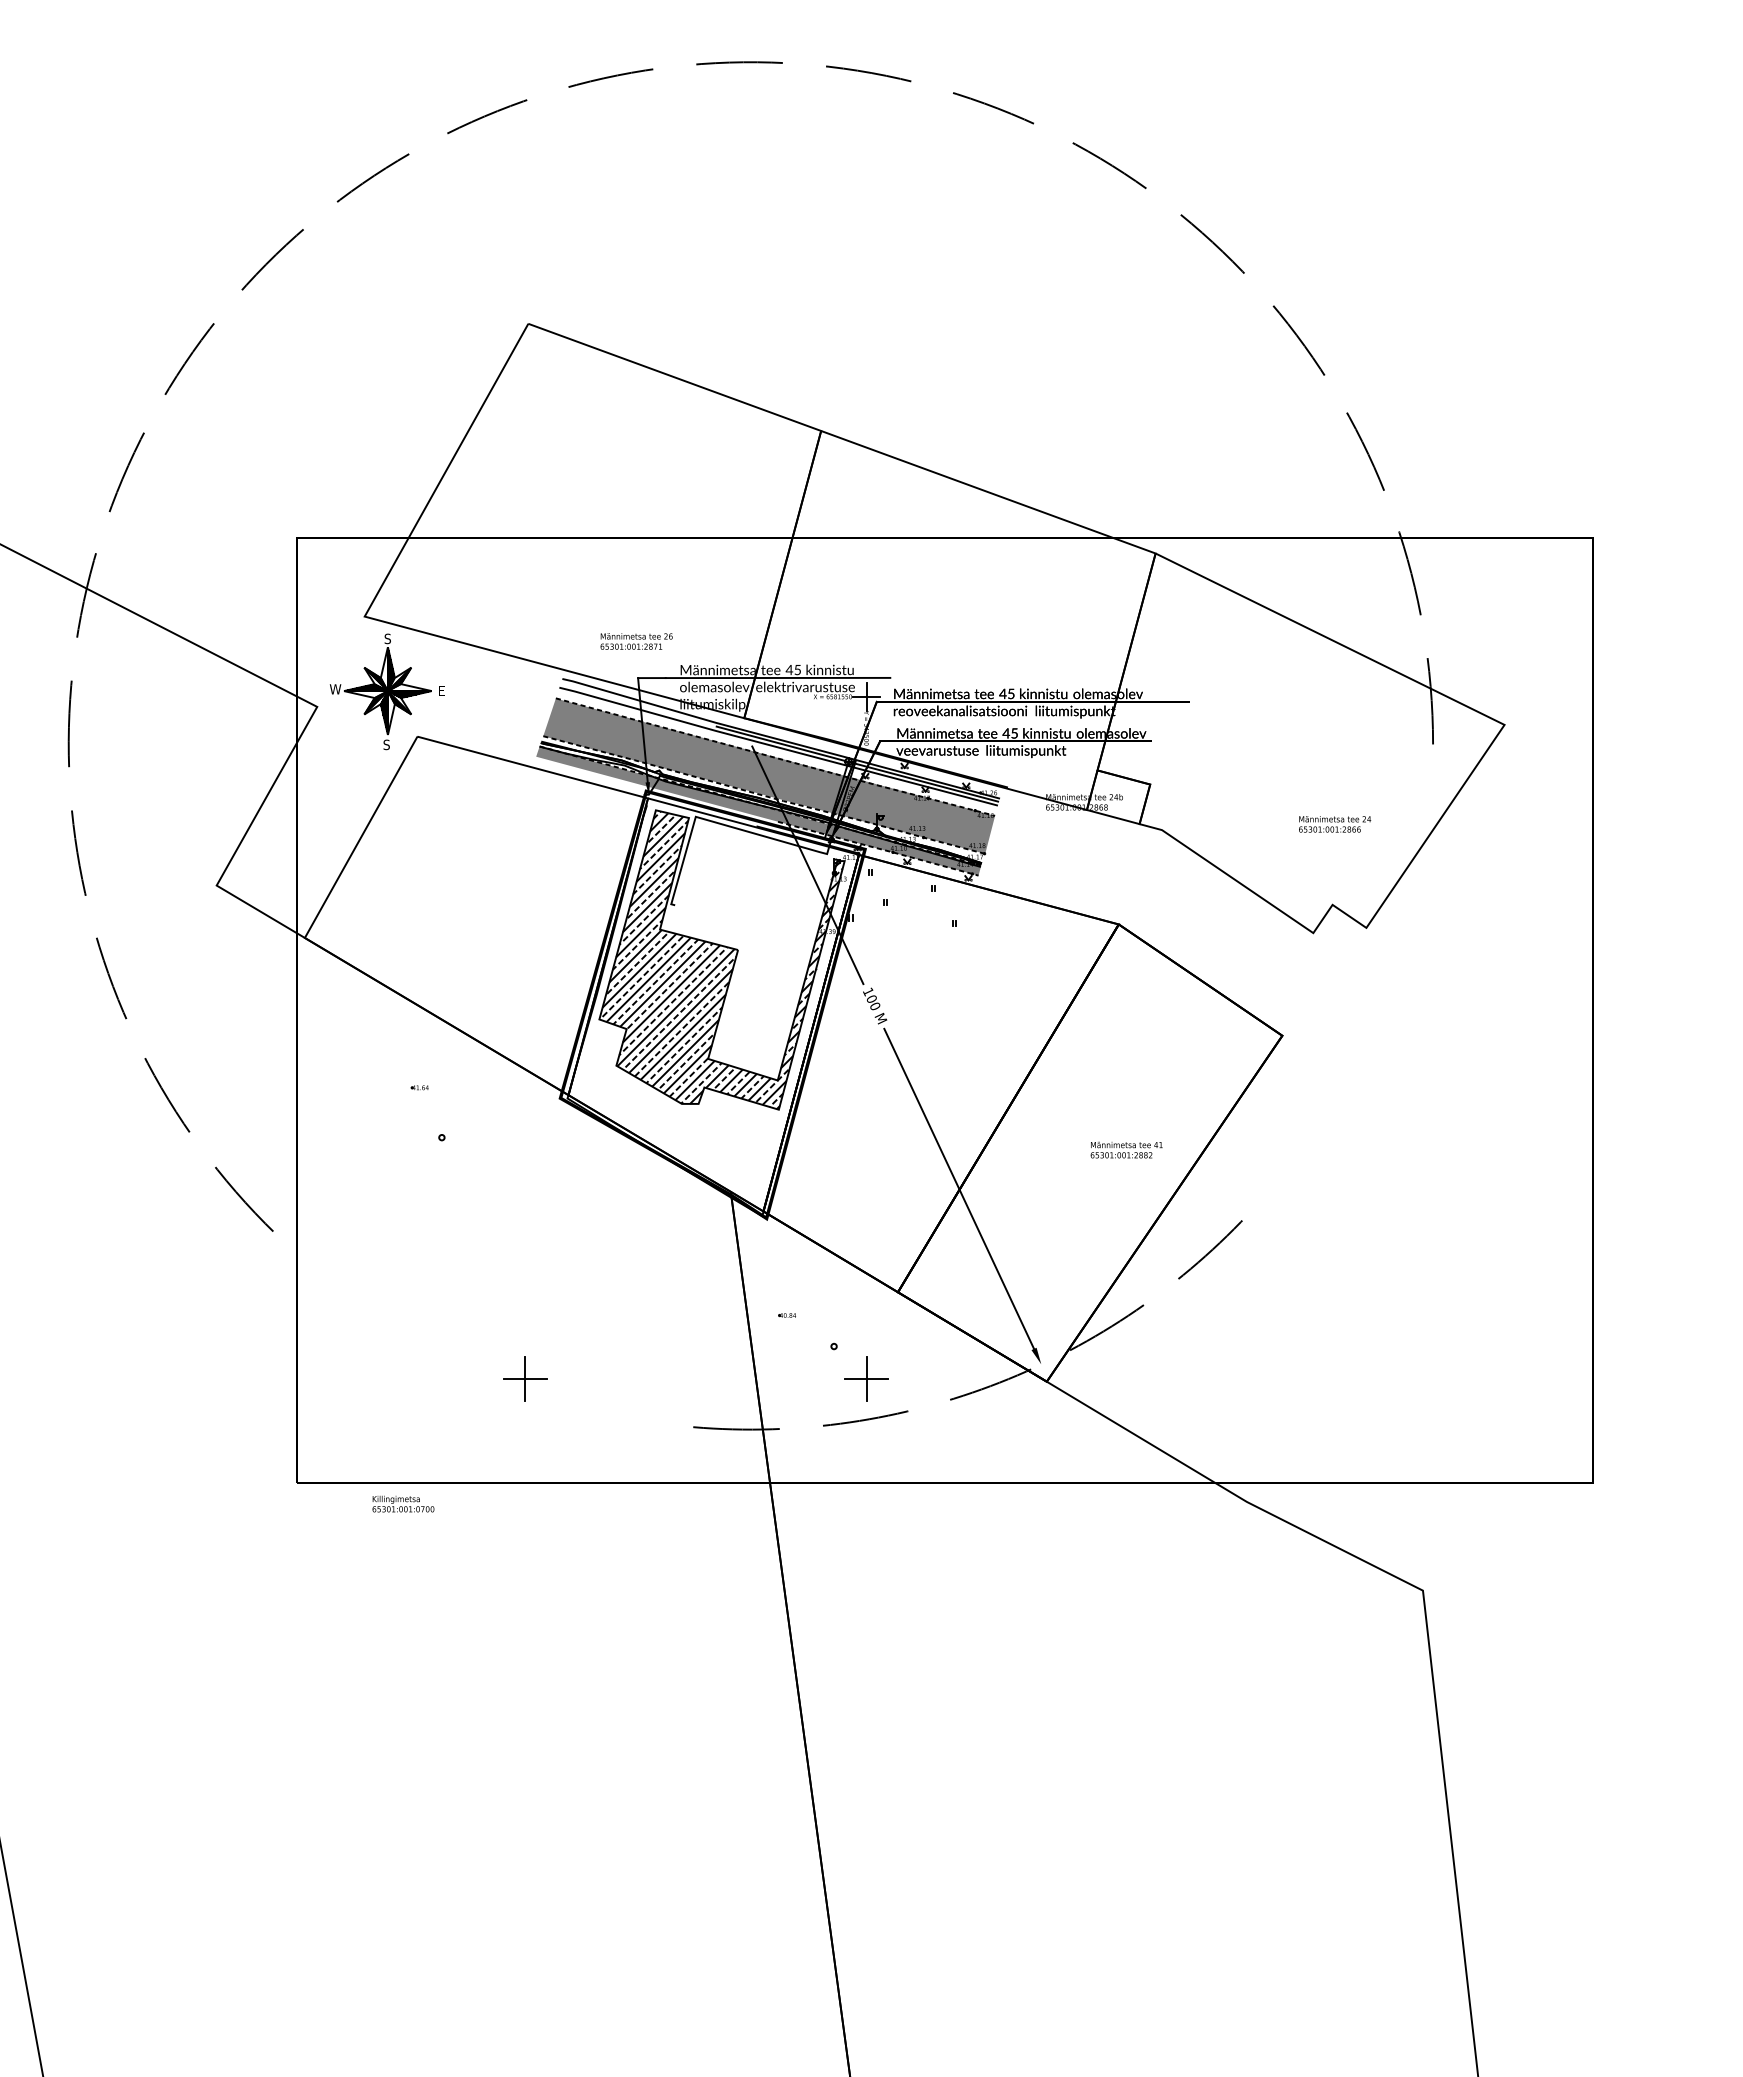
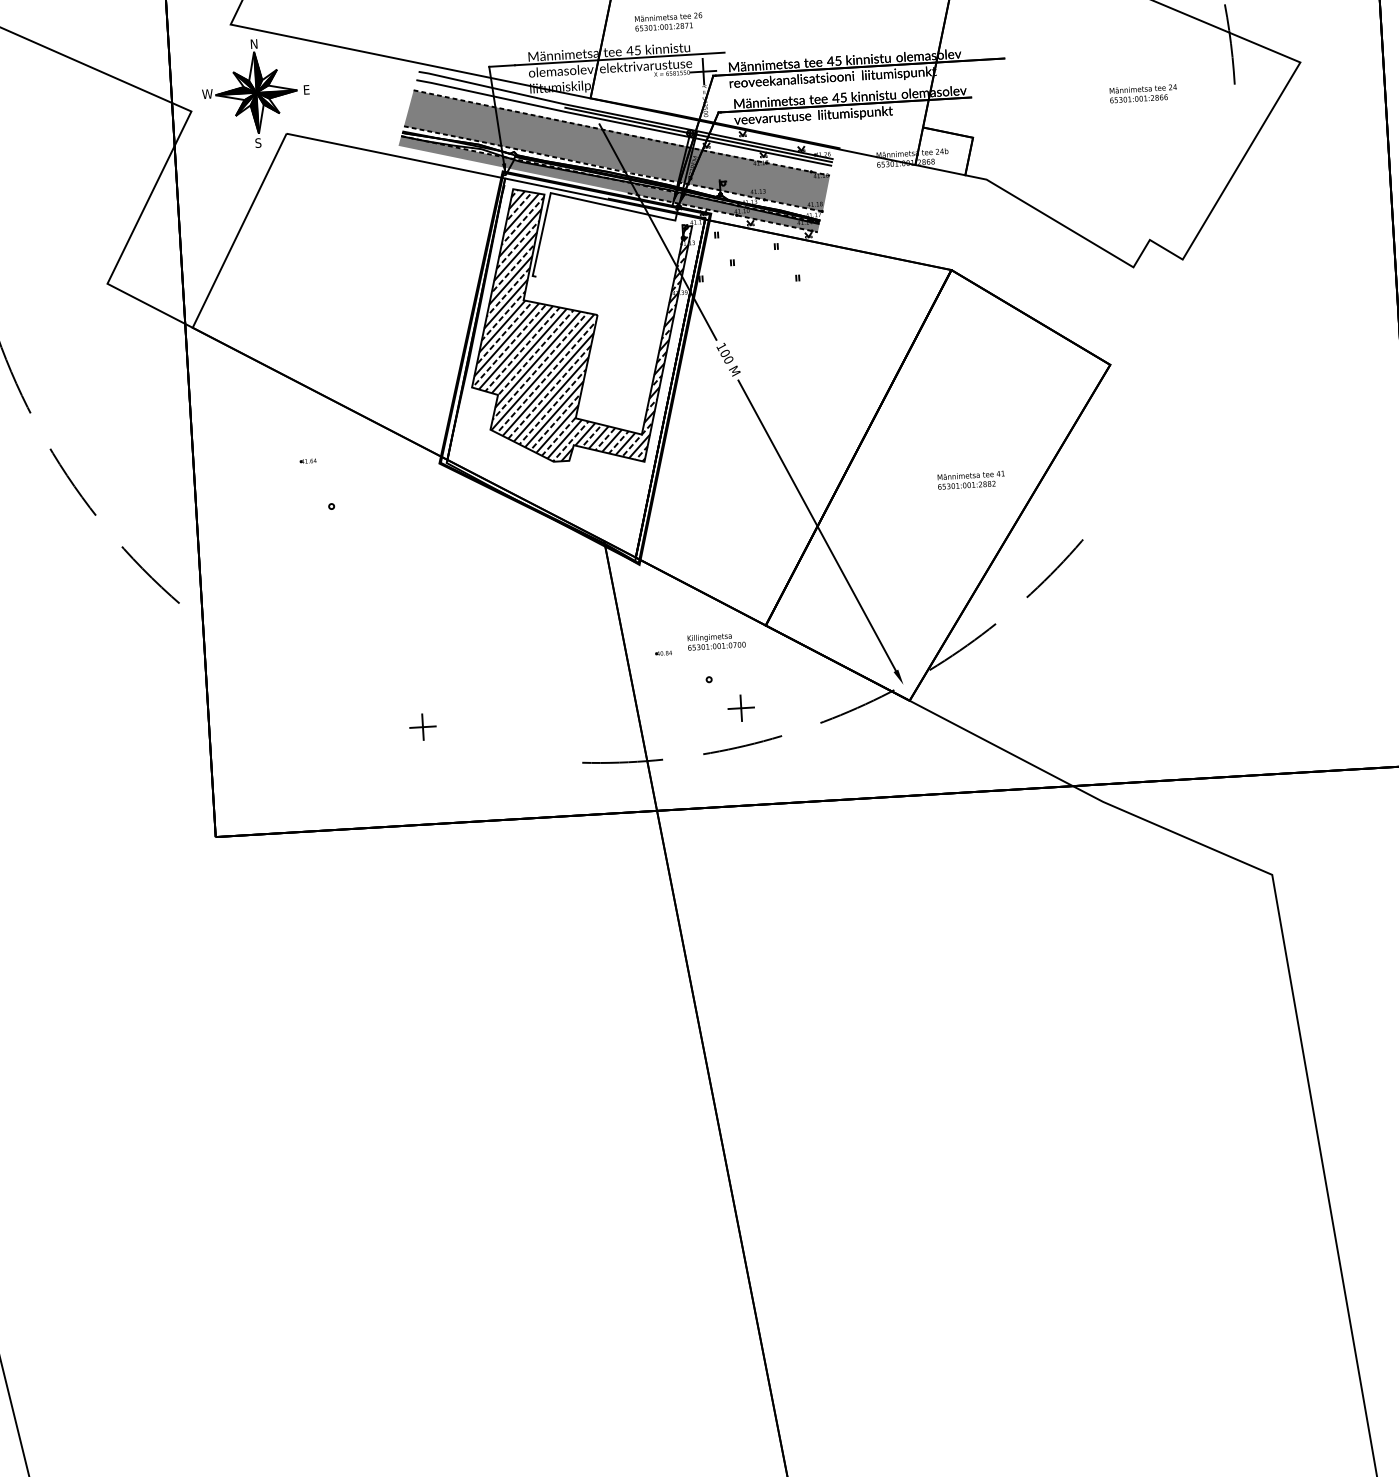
text: (387, 638) -> (253, 43), S -> N
text: (636, 641) -> (668, 21), moved
text: (1335, 824) -> (1143, 93), moved
part: (525, 1378) -> (423, 726), size x0.62
part: (866, 1378) -> (741, 707), size x0.62
text: (403, 1503) -> (716, 640), moved

